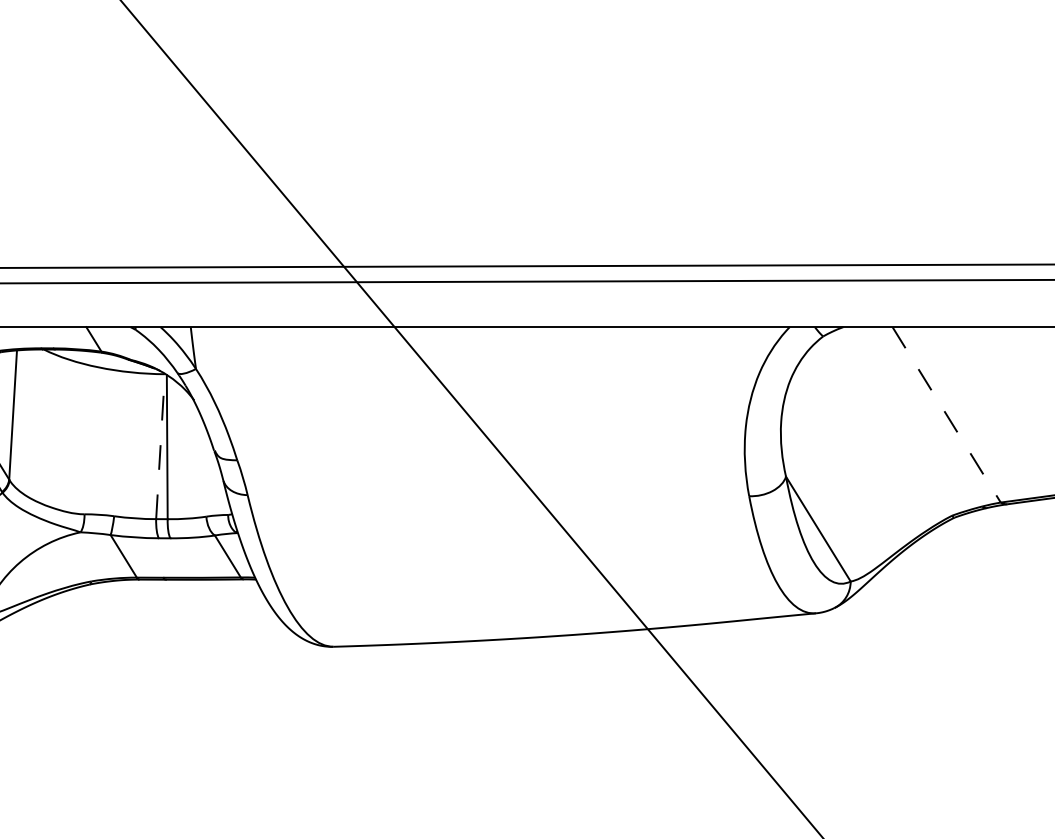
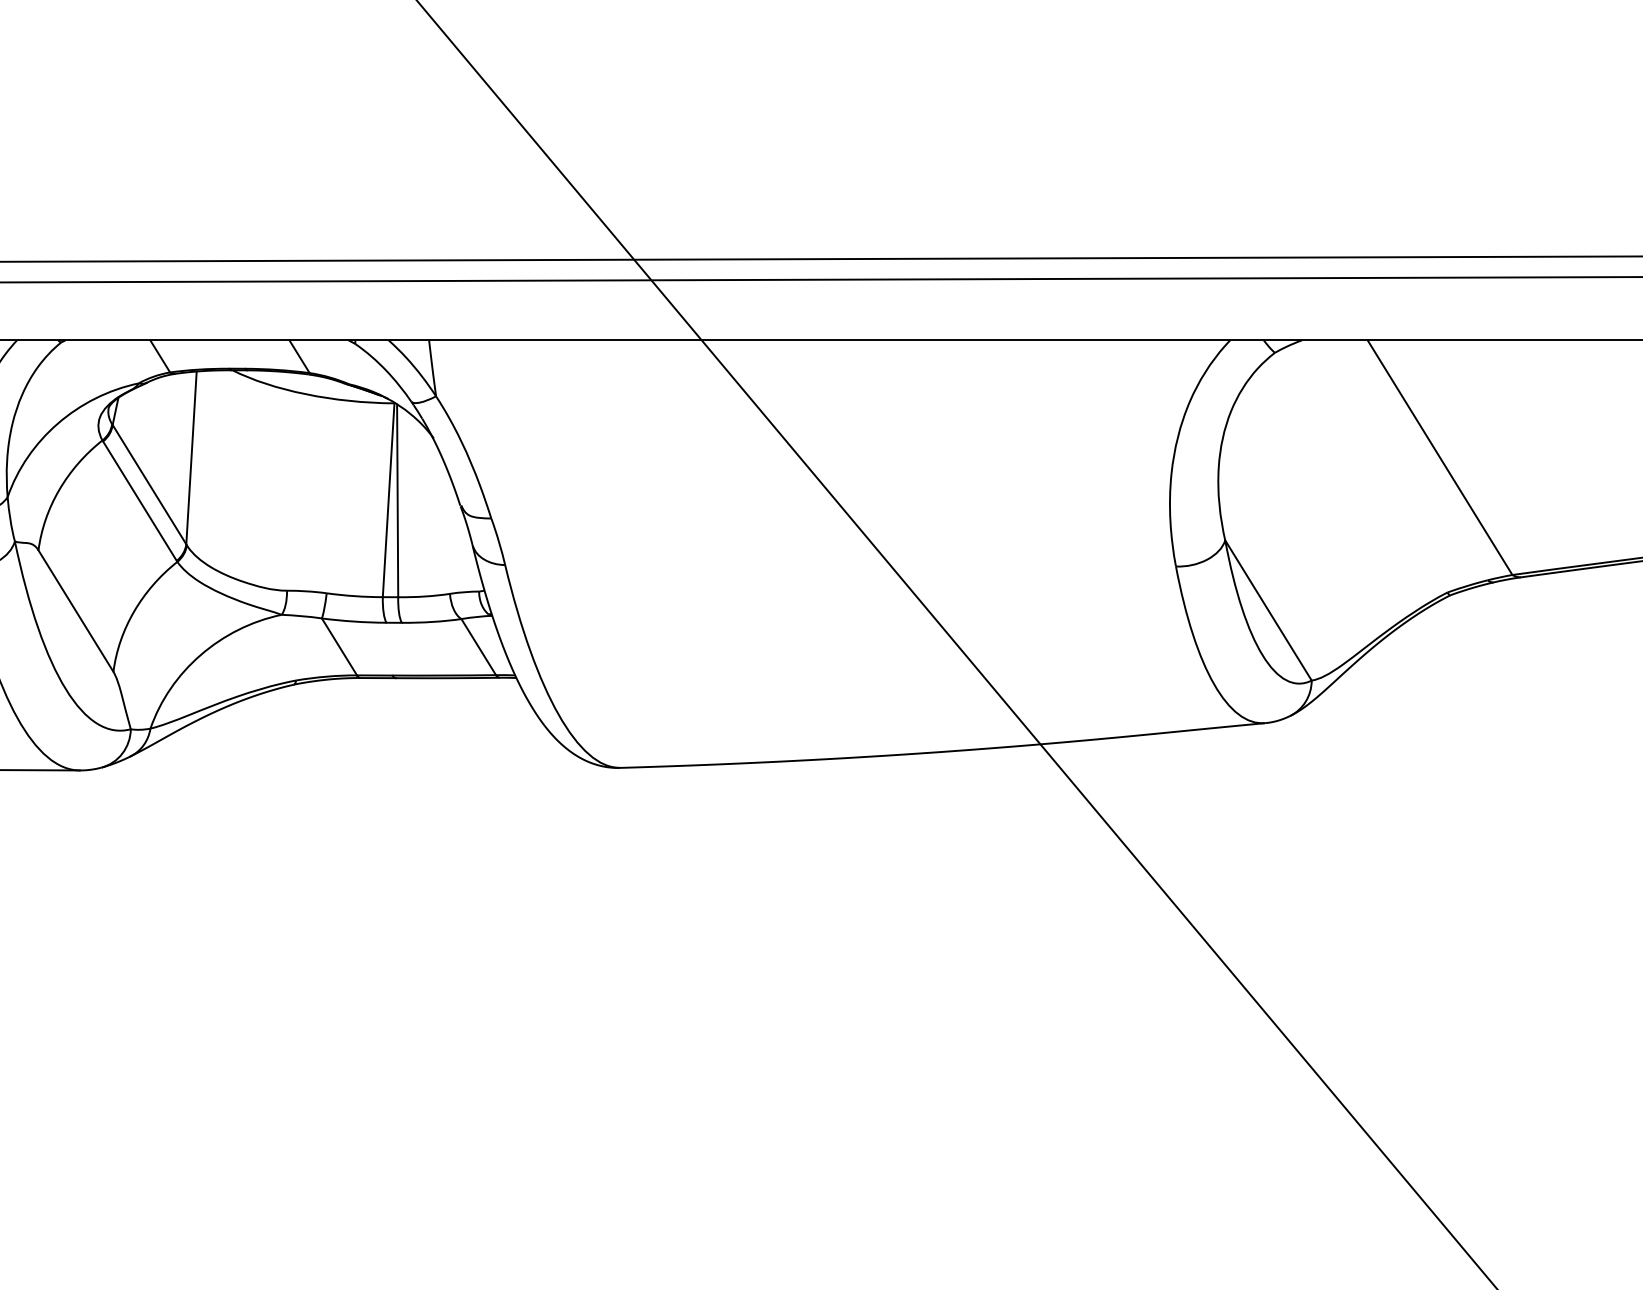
line: (946, 414) -> (1440, 457), dashed -> solid
line: (160, 446) -> (388, 499), dashed -> solid

